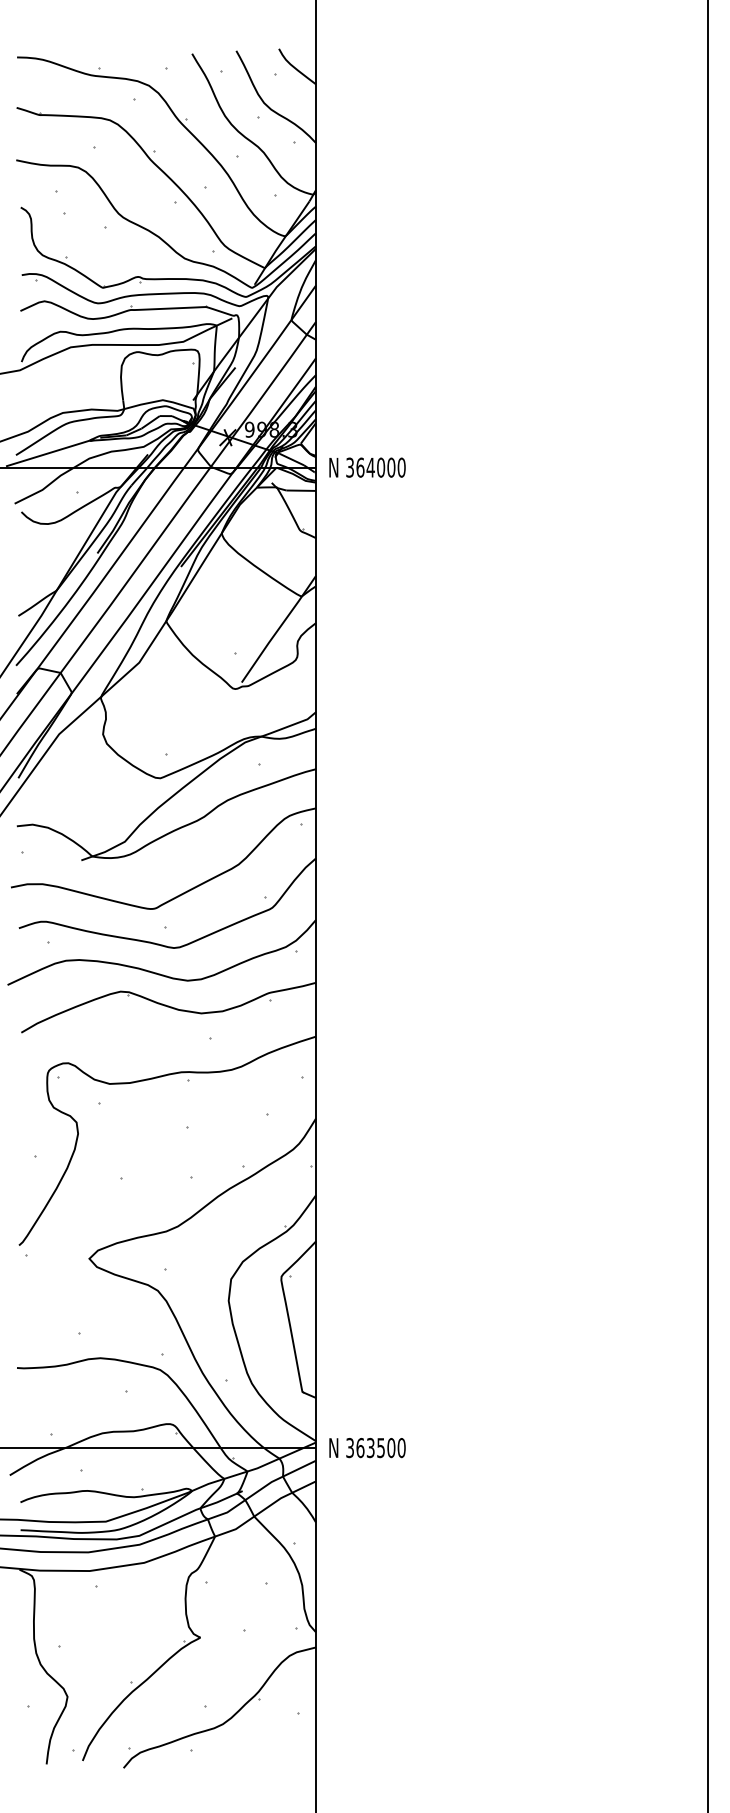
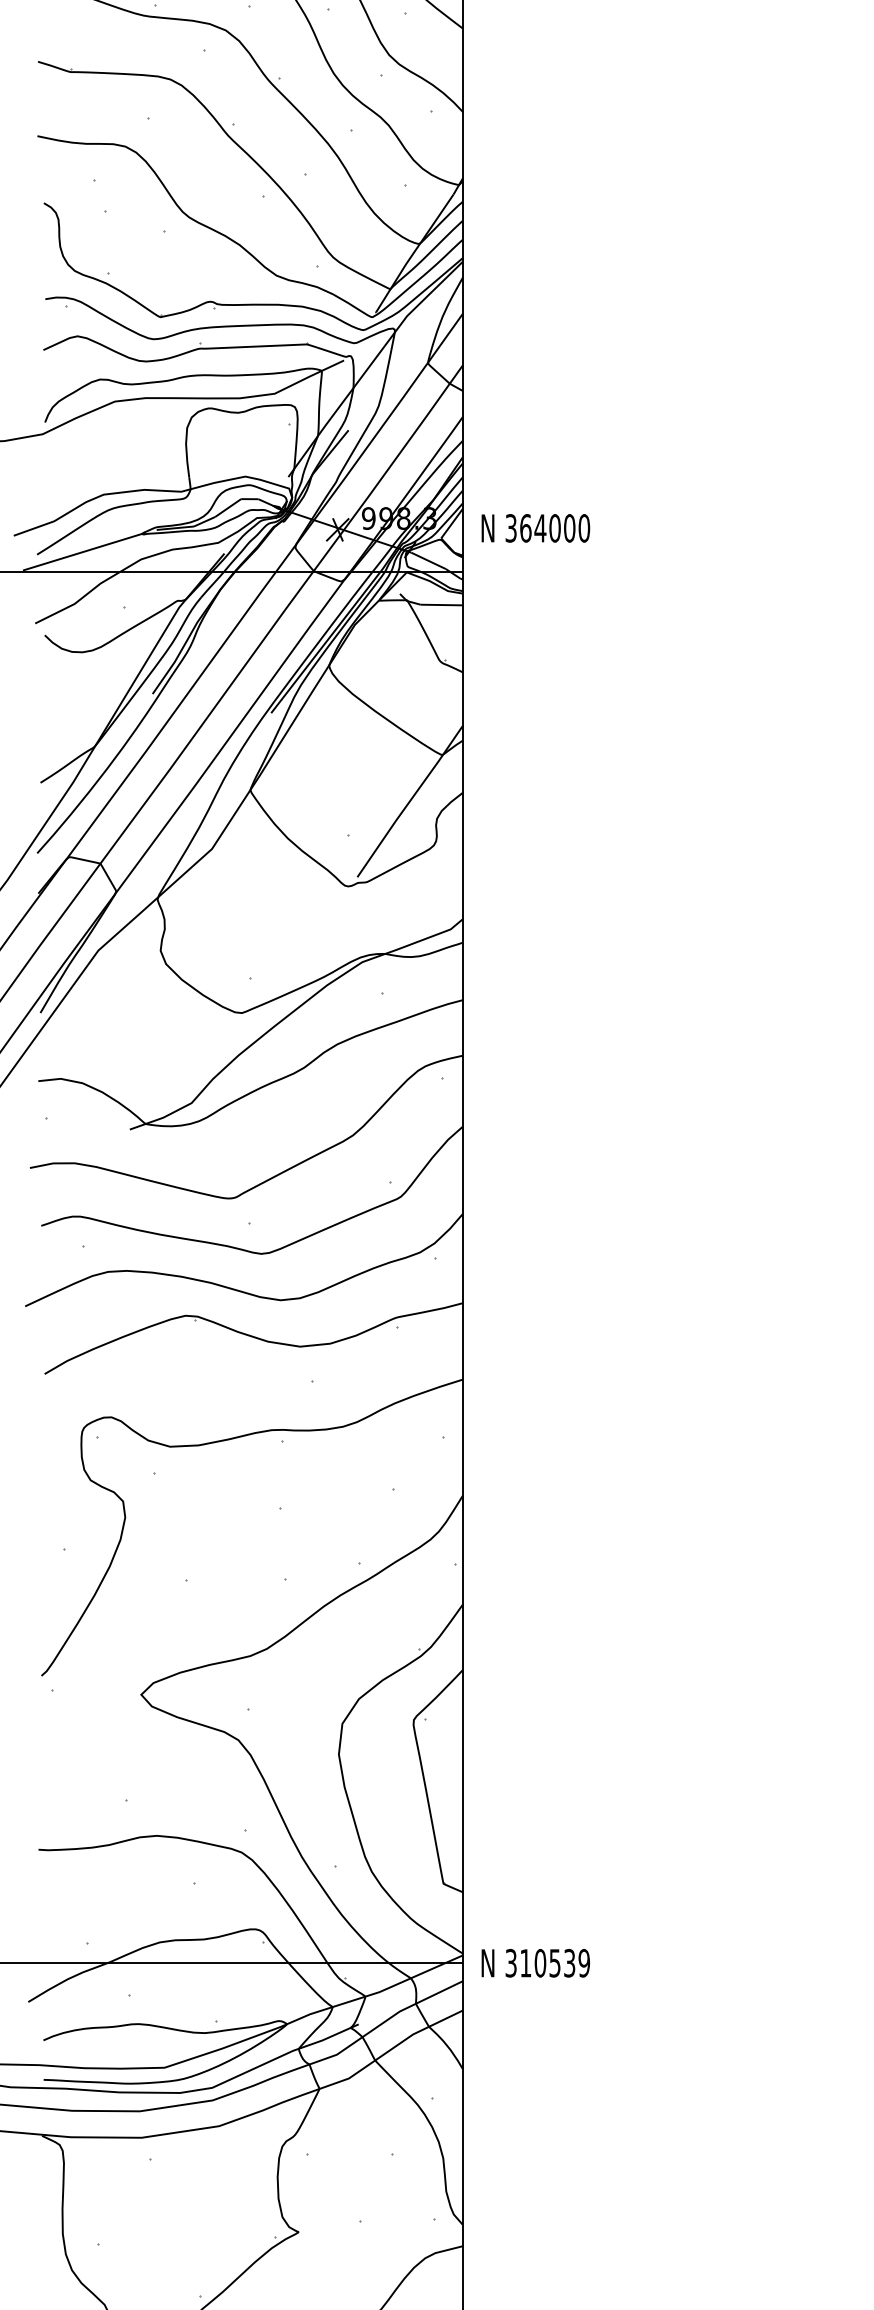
text: (367, 467) -> (535, 528), moved
text: (380, 1447) -> (554, 1962), 363500 -> 310539

